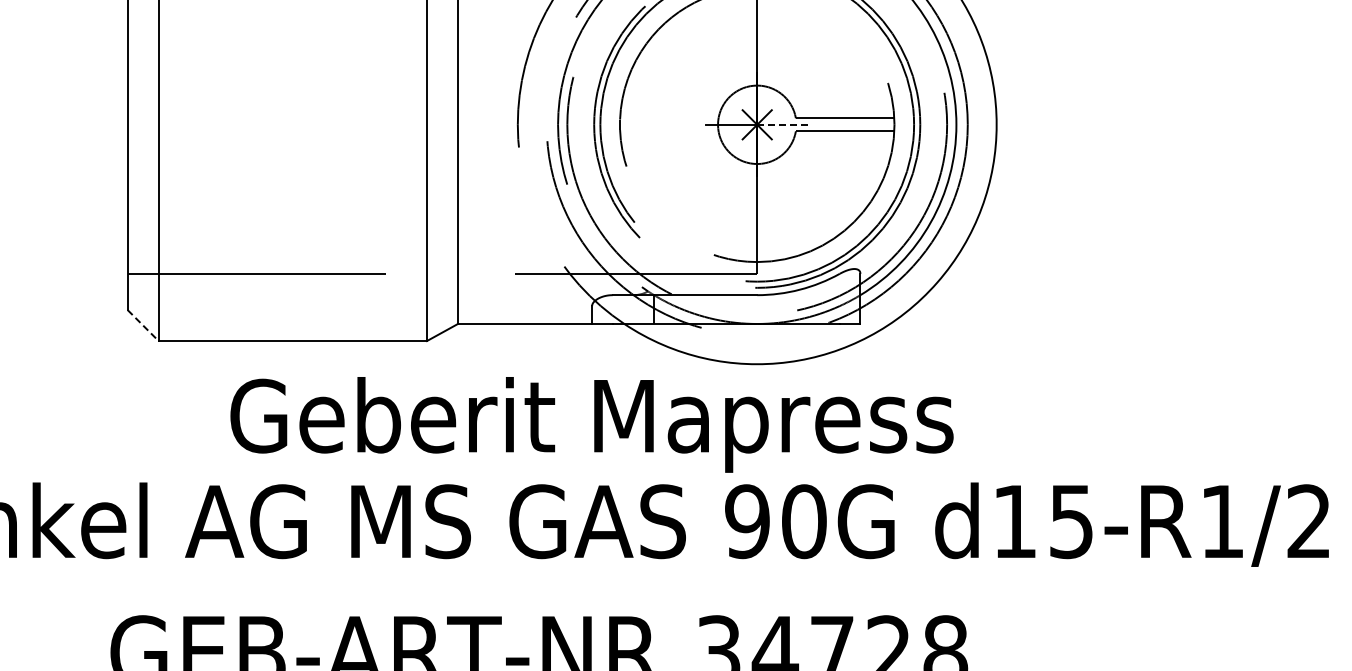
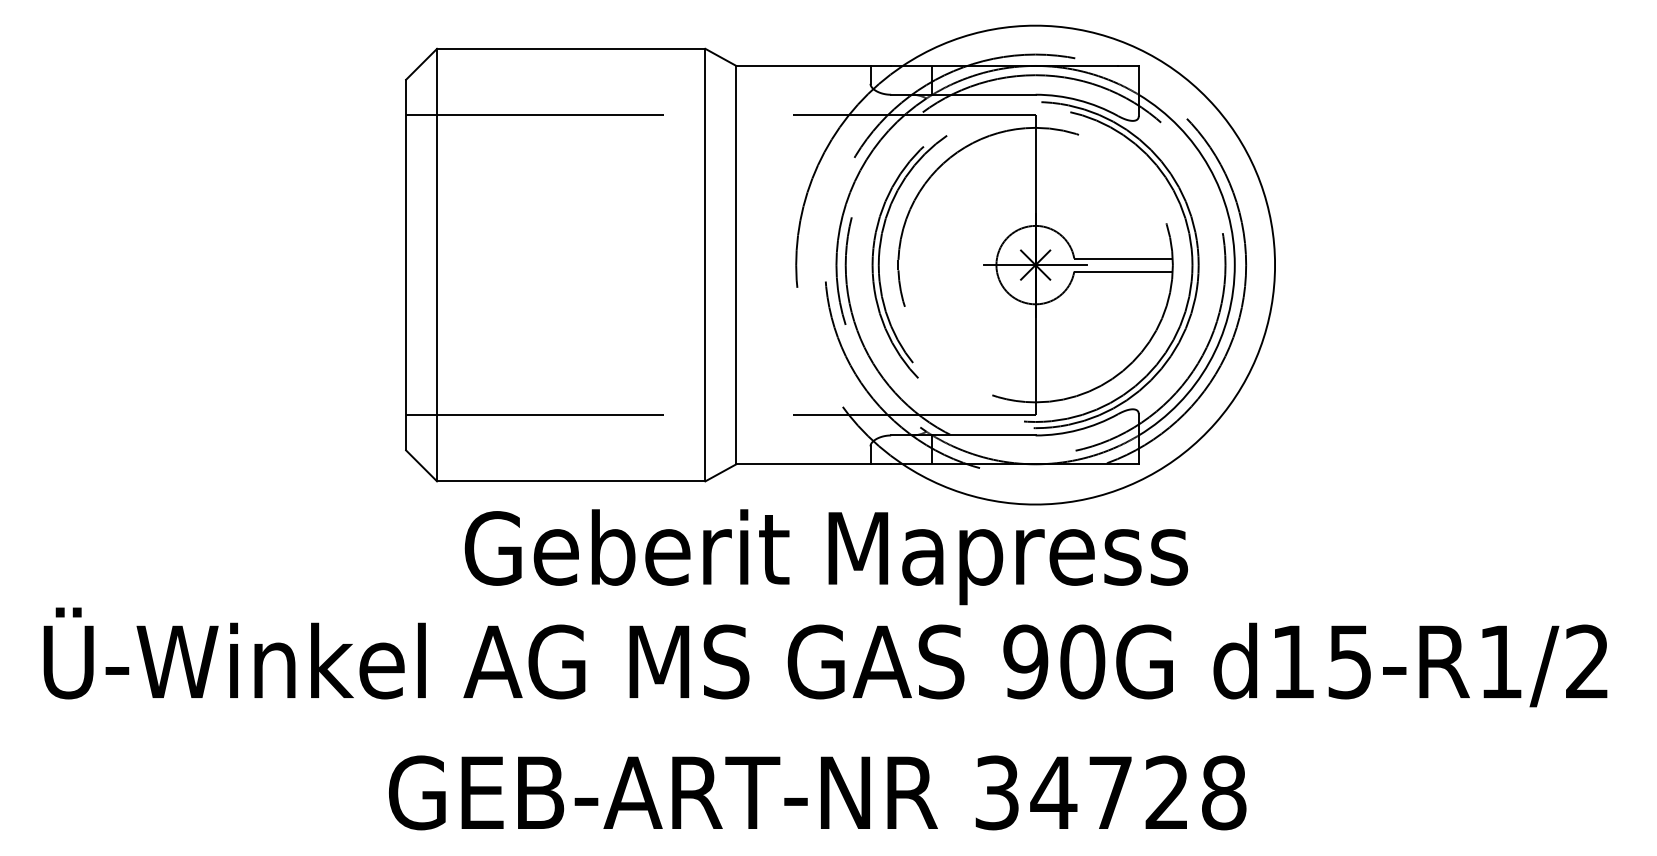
line: (783, 125) -> (1061, 265), dashed -> solid
line: (143, 325) -> (421, 465), dashed -> solid
text: (591, 425) -> (825, 557), moved

